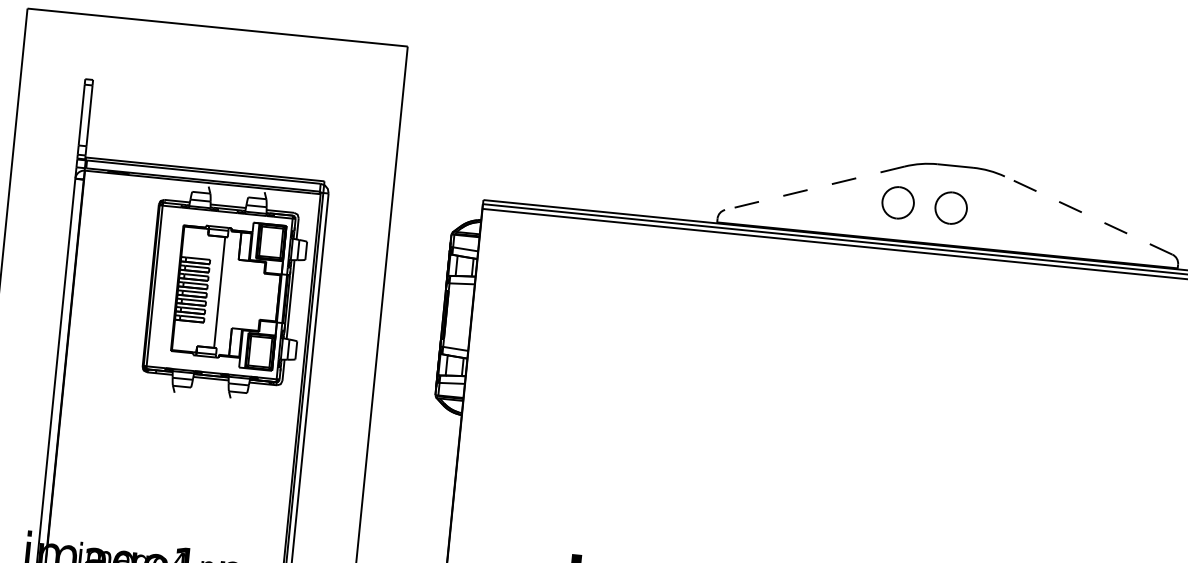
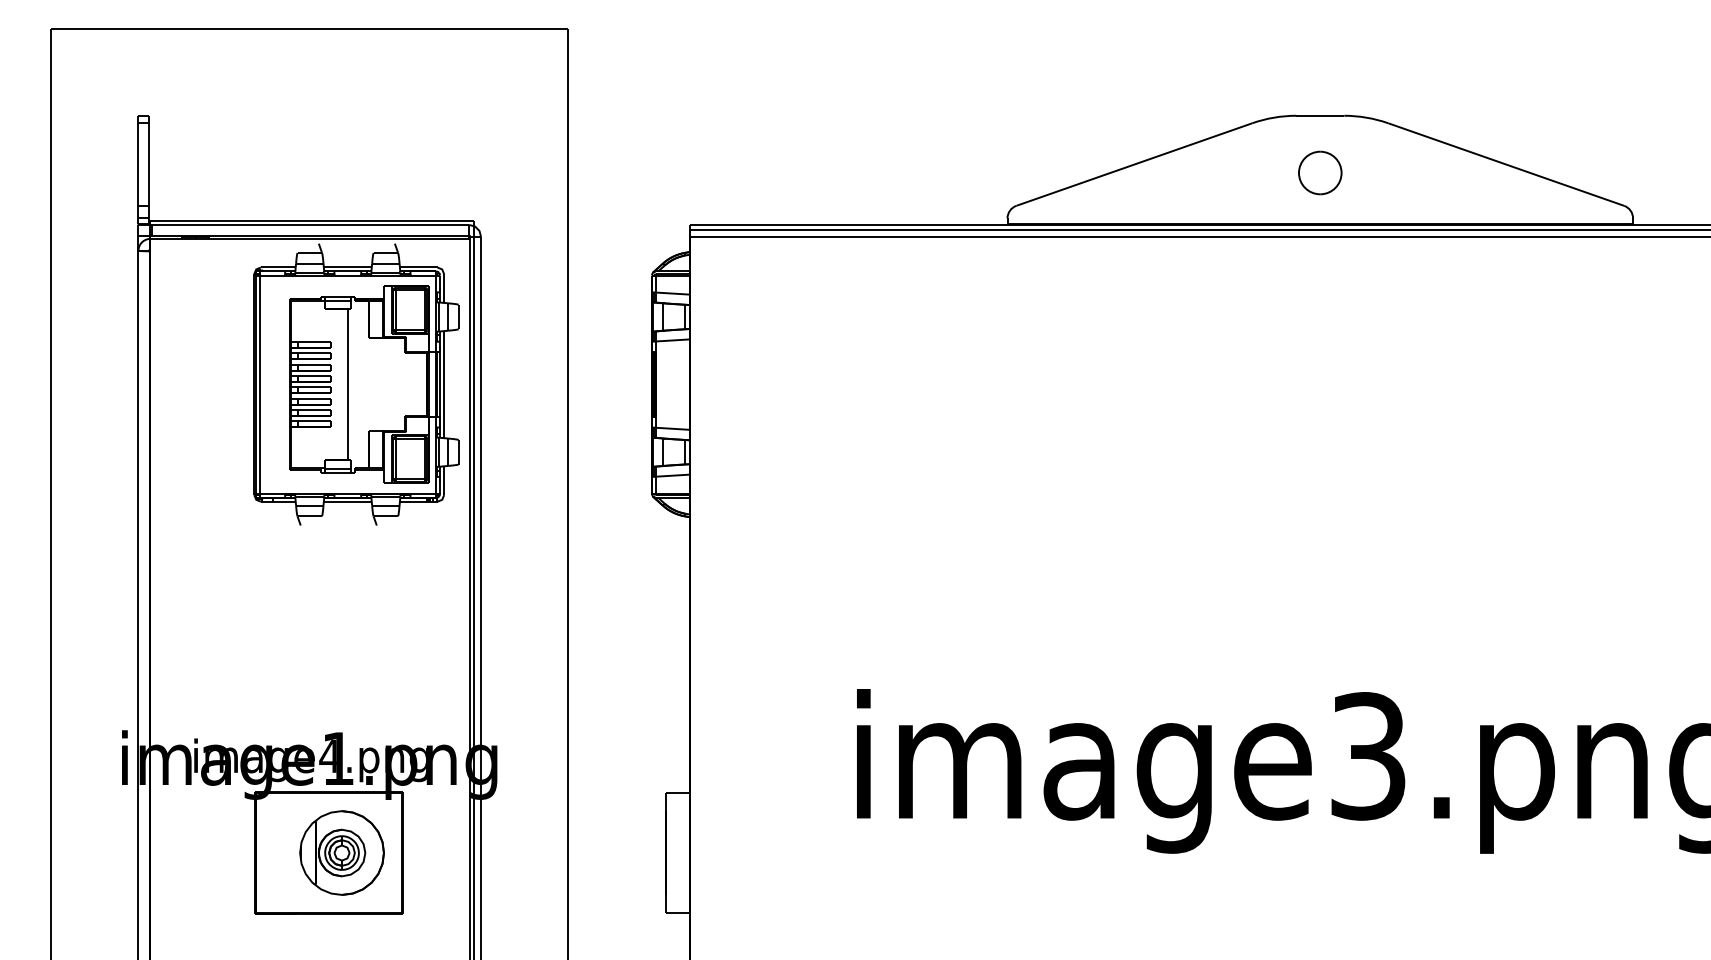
line: (815, 188) -> (1134, 164), dashed -> solid
part: (898, 202) -> (1248, 172), removed
line: (1088, 215) -> (1506, 164), dashed -> solid

